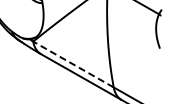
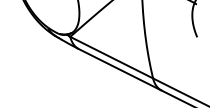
line: (73, 64) -> (111, 57), dashed -> solid

